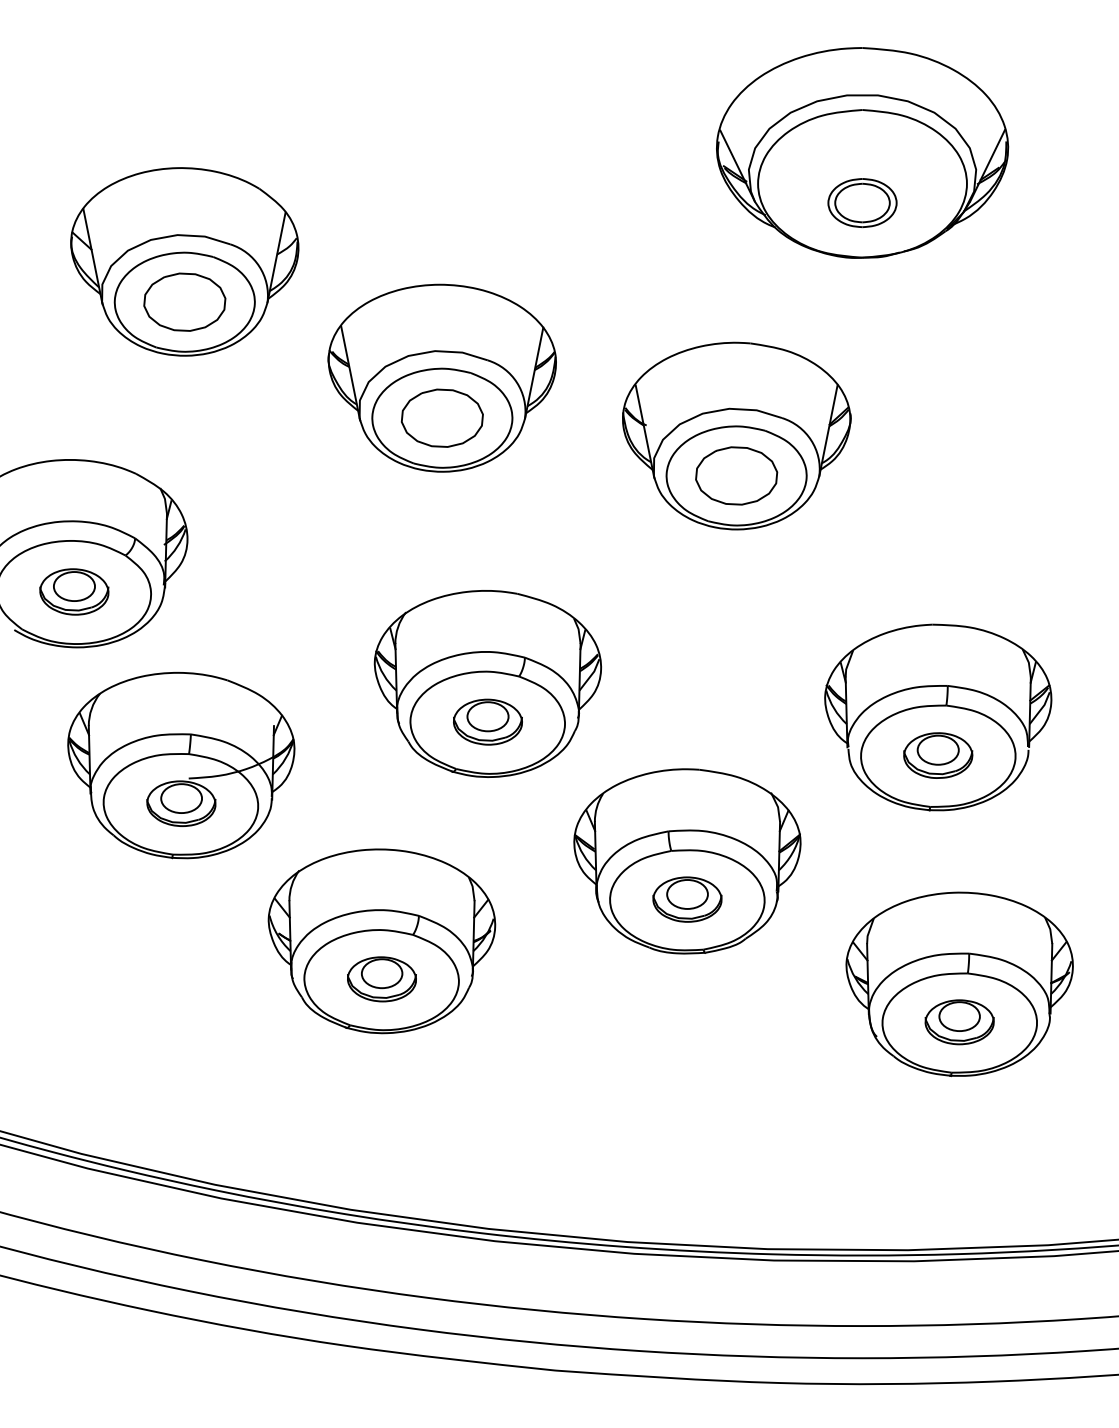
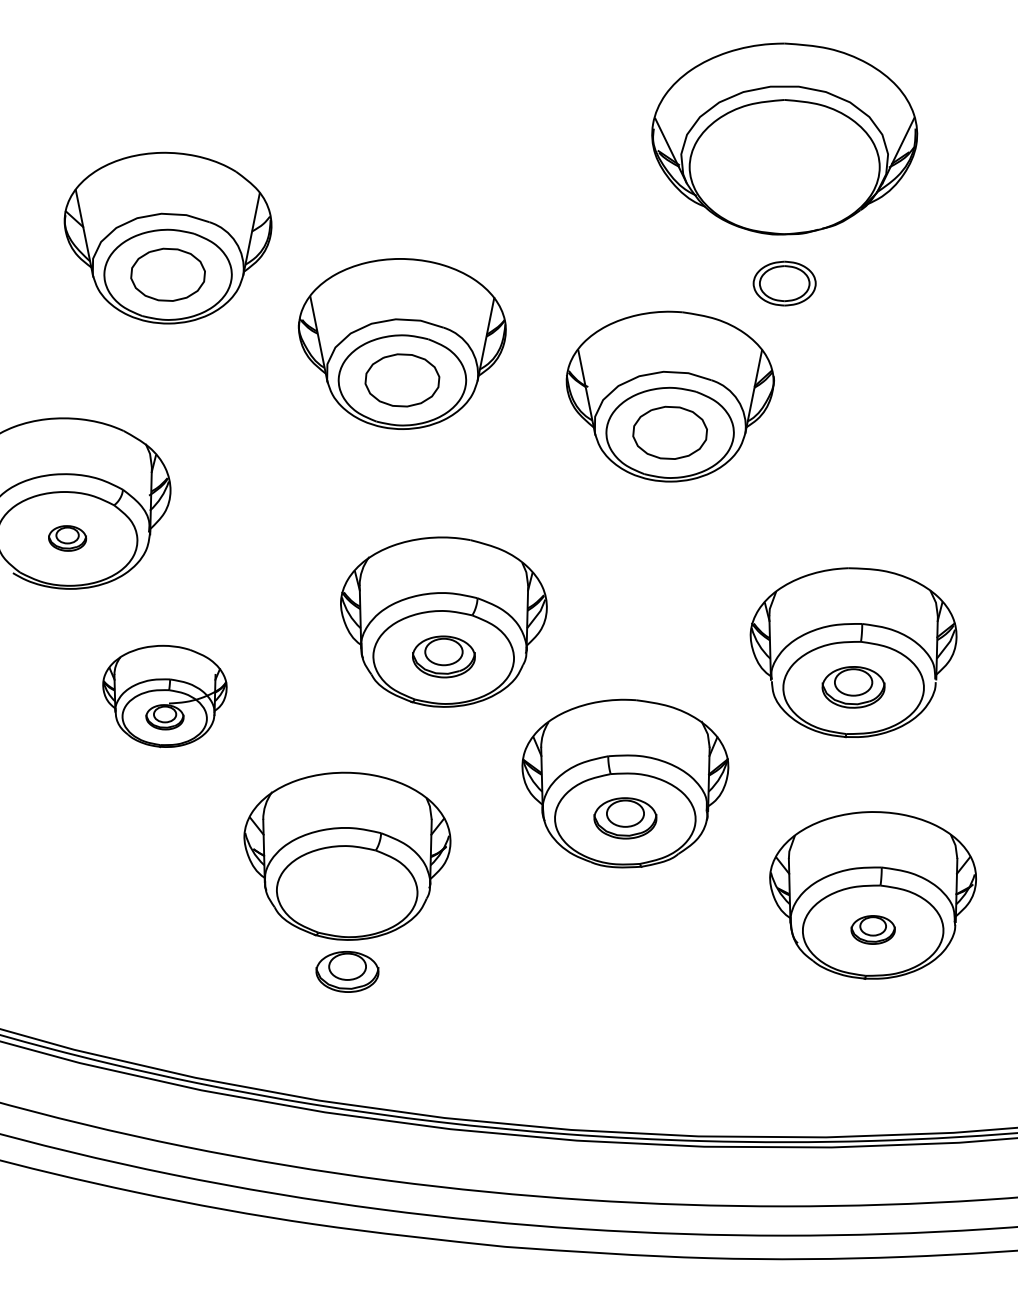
part: (862, 202) -> (784, 283), moved
part: (74, 591) -> (67, 538), size x0.6
part: (180, 765) -> (164, 696), size x0.6
part: (381, 978) -> (347, 971), moved
part: (960, 1021) -> (873, 929), size x0.7

